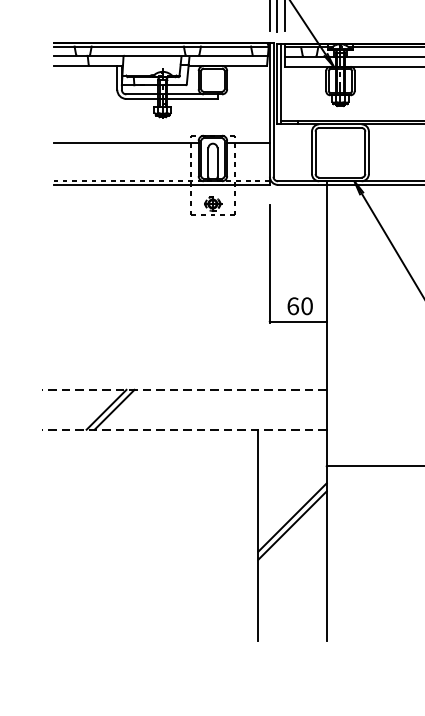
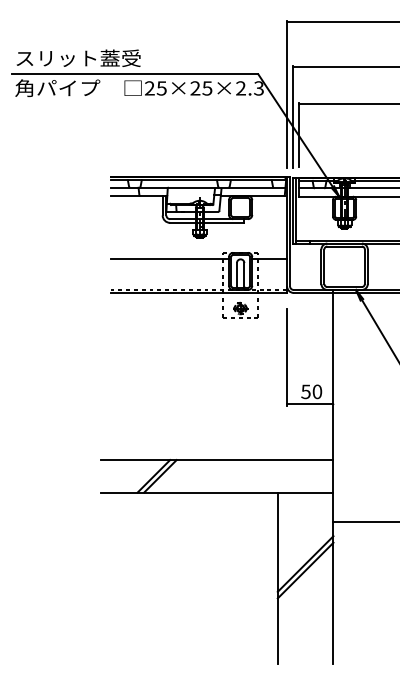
text: (292, 305) -> (305, 391), 60 -> 50
line: (183, 390) -> (216, 460), dashed -> solid
line: (183, 429) -> (216, 492), dashed -> solid

